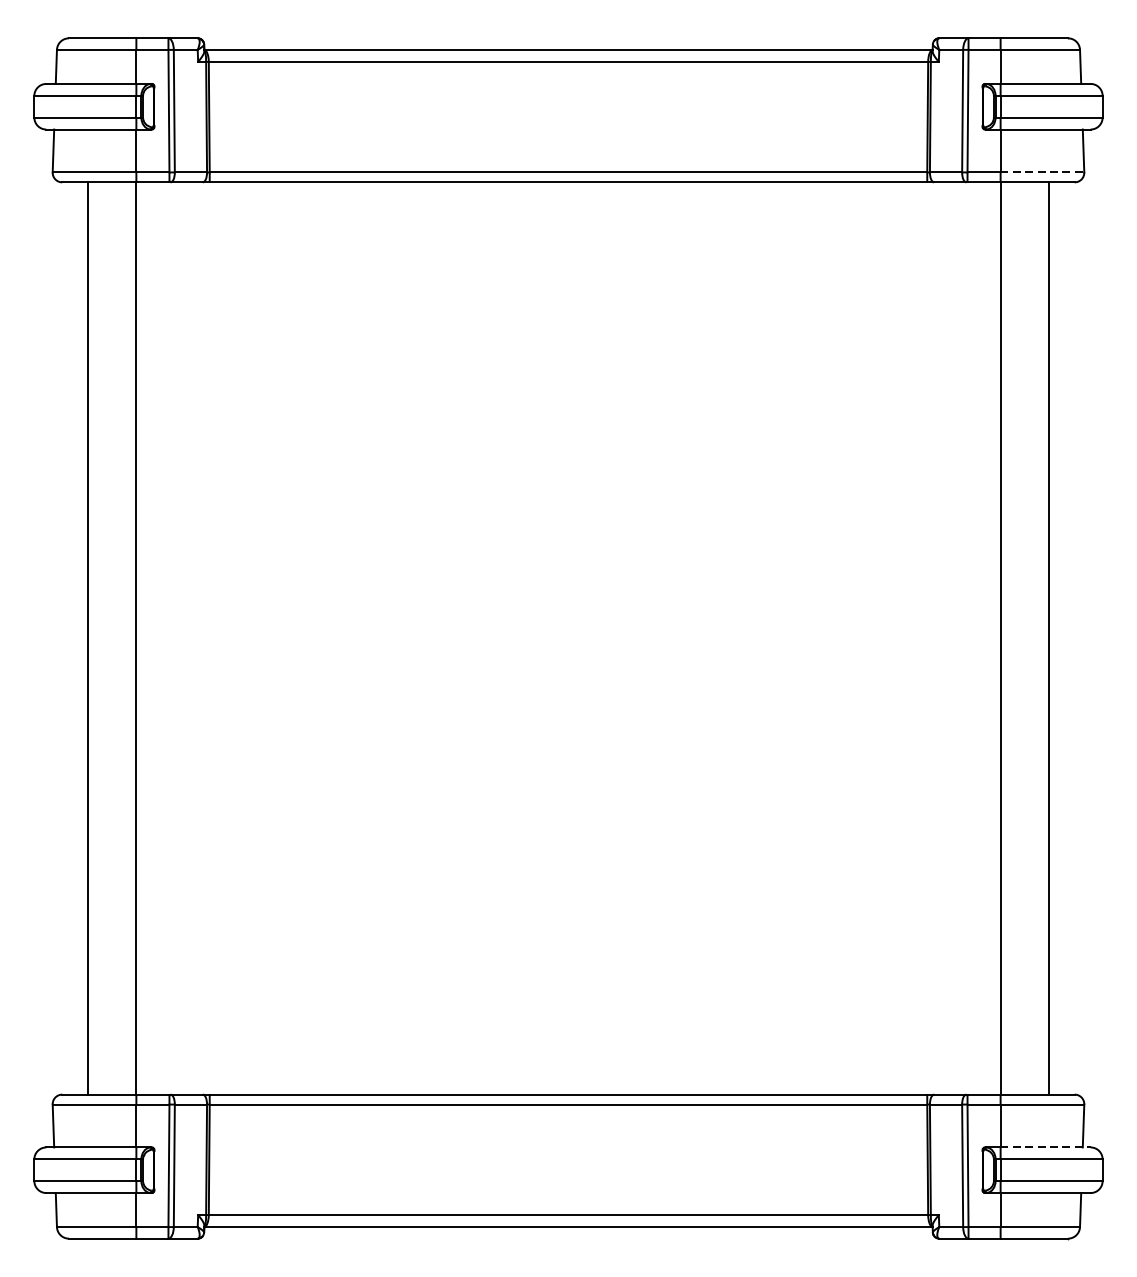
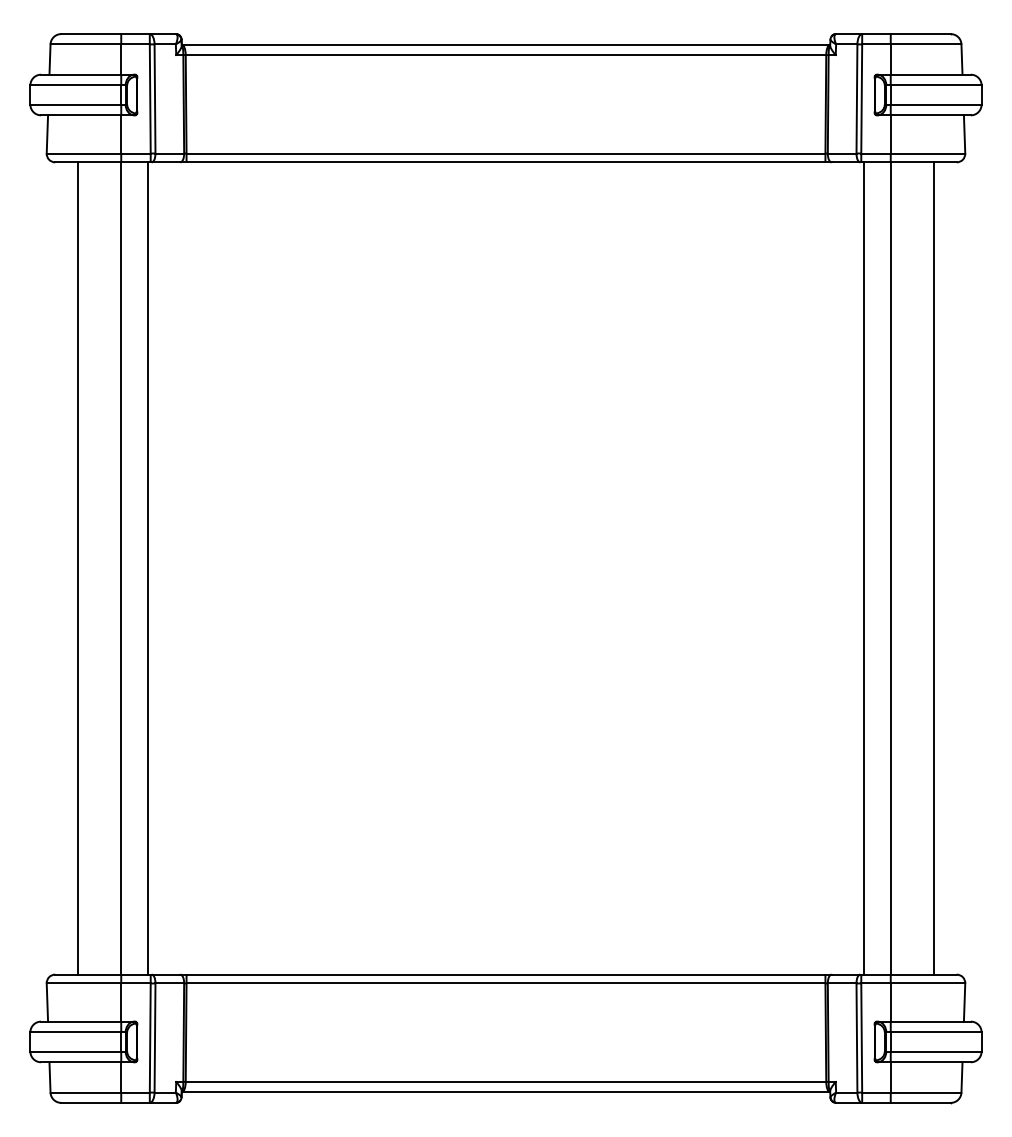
line: (1043, 172) -> (928, 153), dashed -> solid
line: (165, 638) -> (147, 568), added
line: (971, 638) -> (864, 568), added
line: (1046, 1147) -> (931, 1021), dashed -> solid

